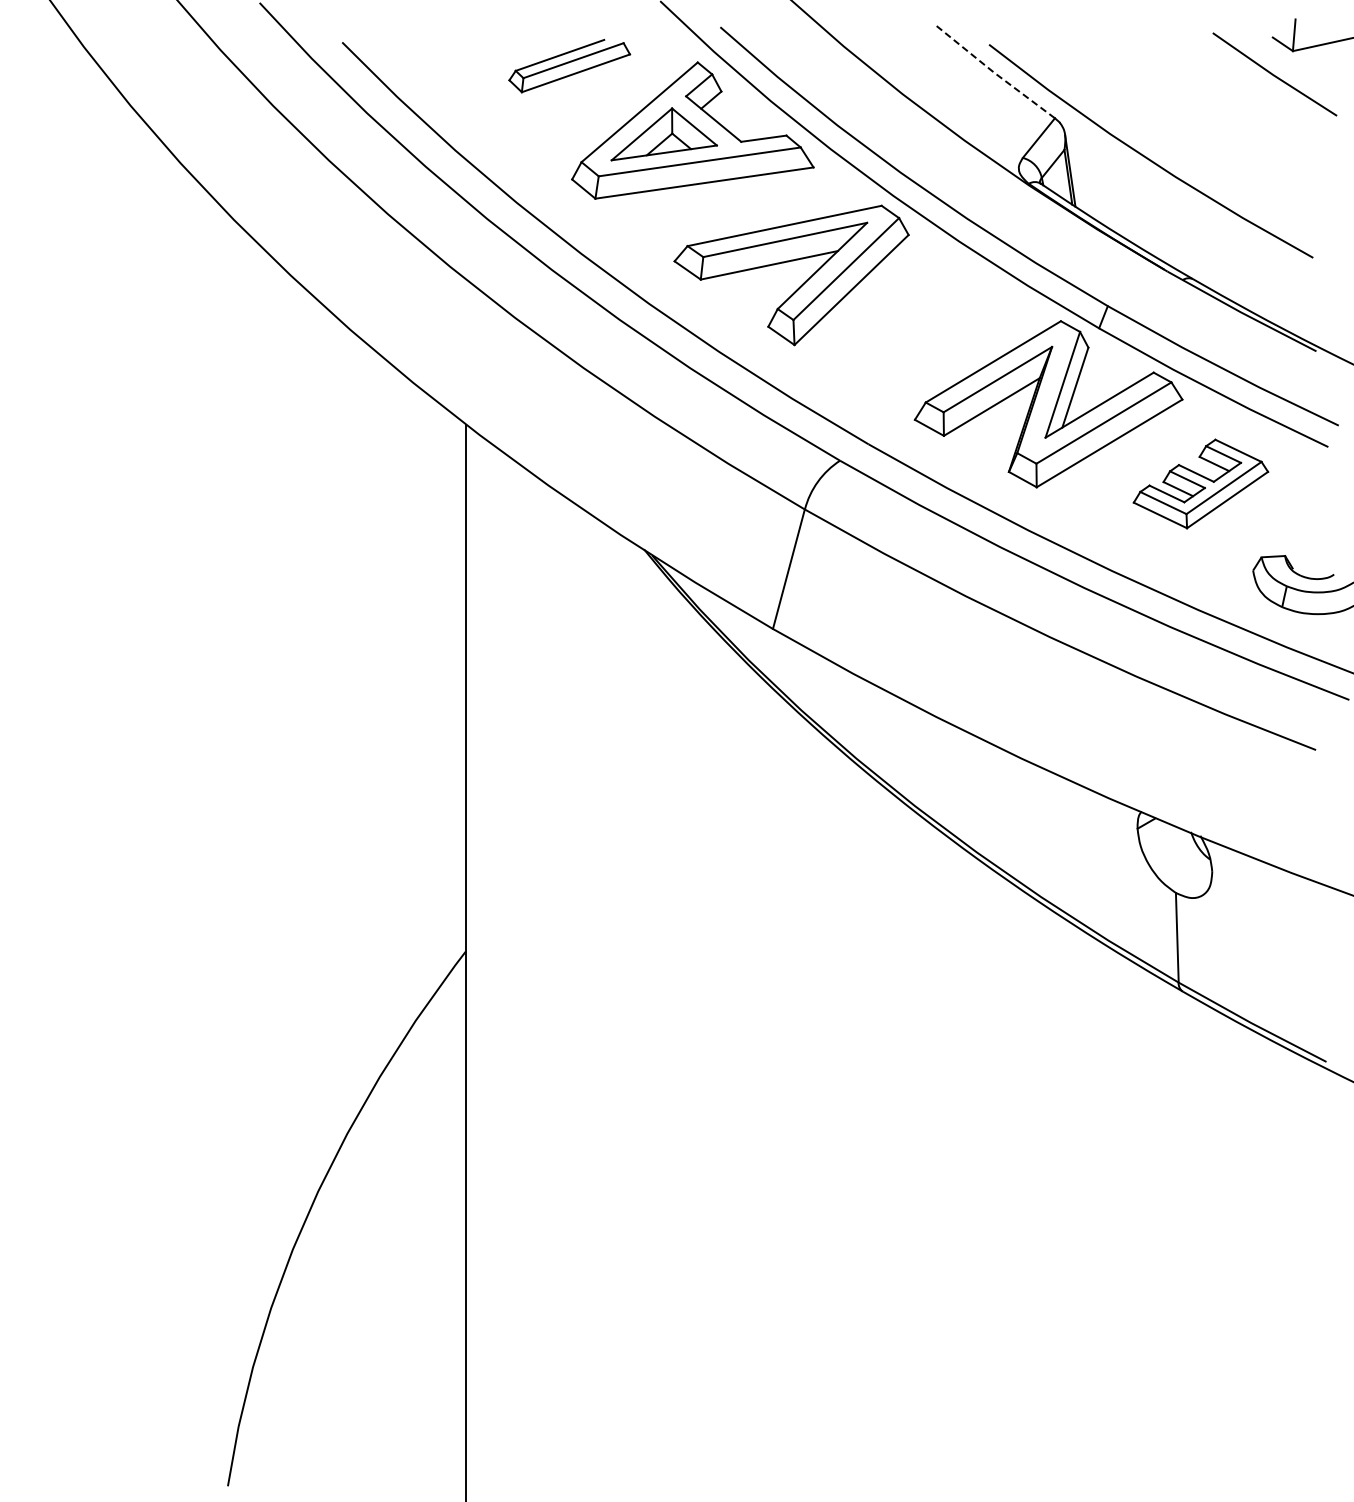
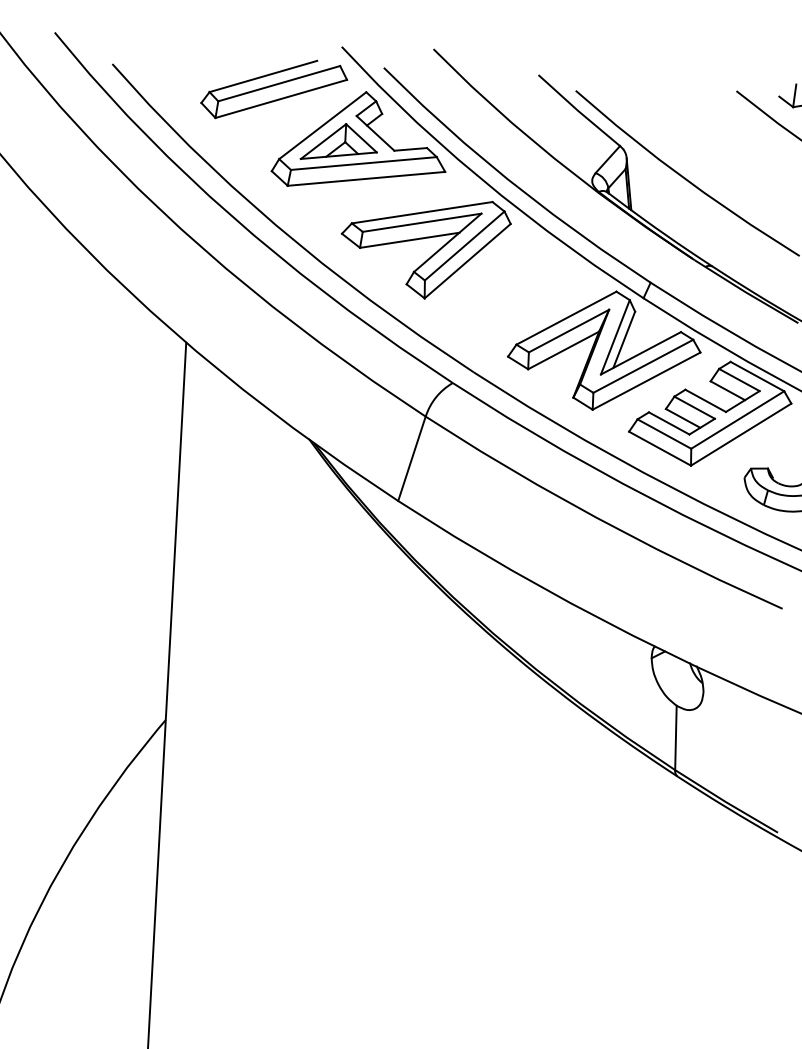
part: (569, 65) -> (274, 89), size x1.67
line: (994, 72) -> (578, 110), dashed -> solid
part: (1200, 483) -> (710, 413), size x1.67

